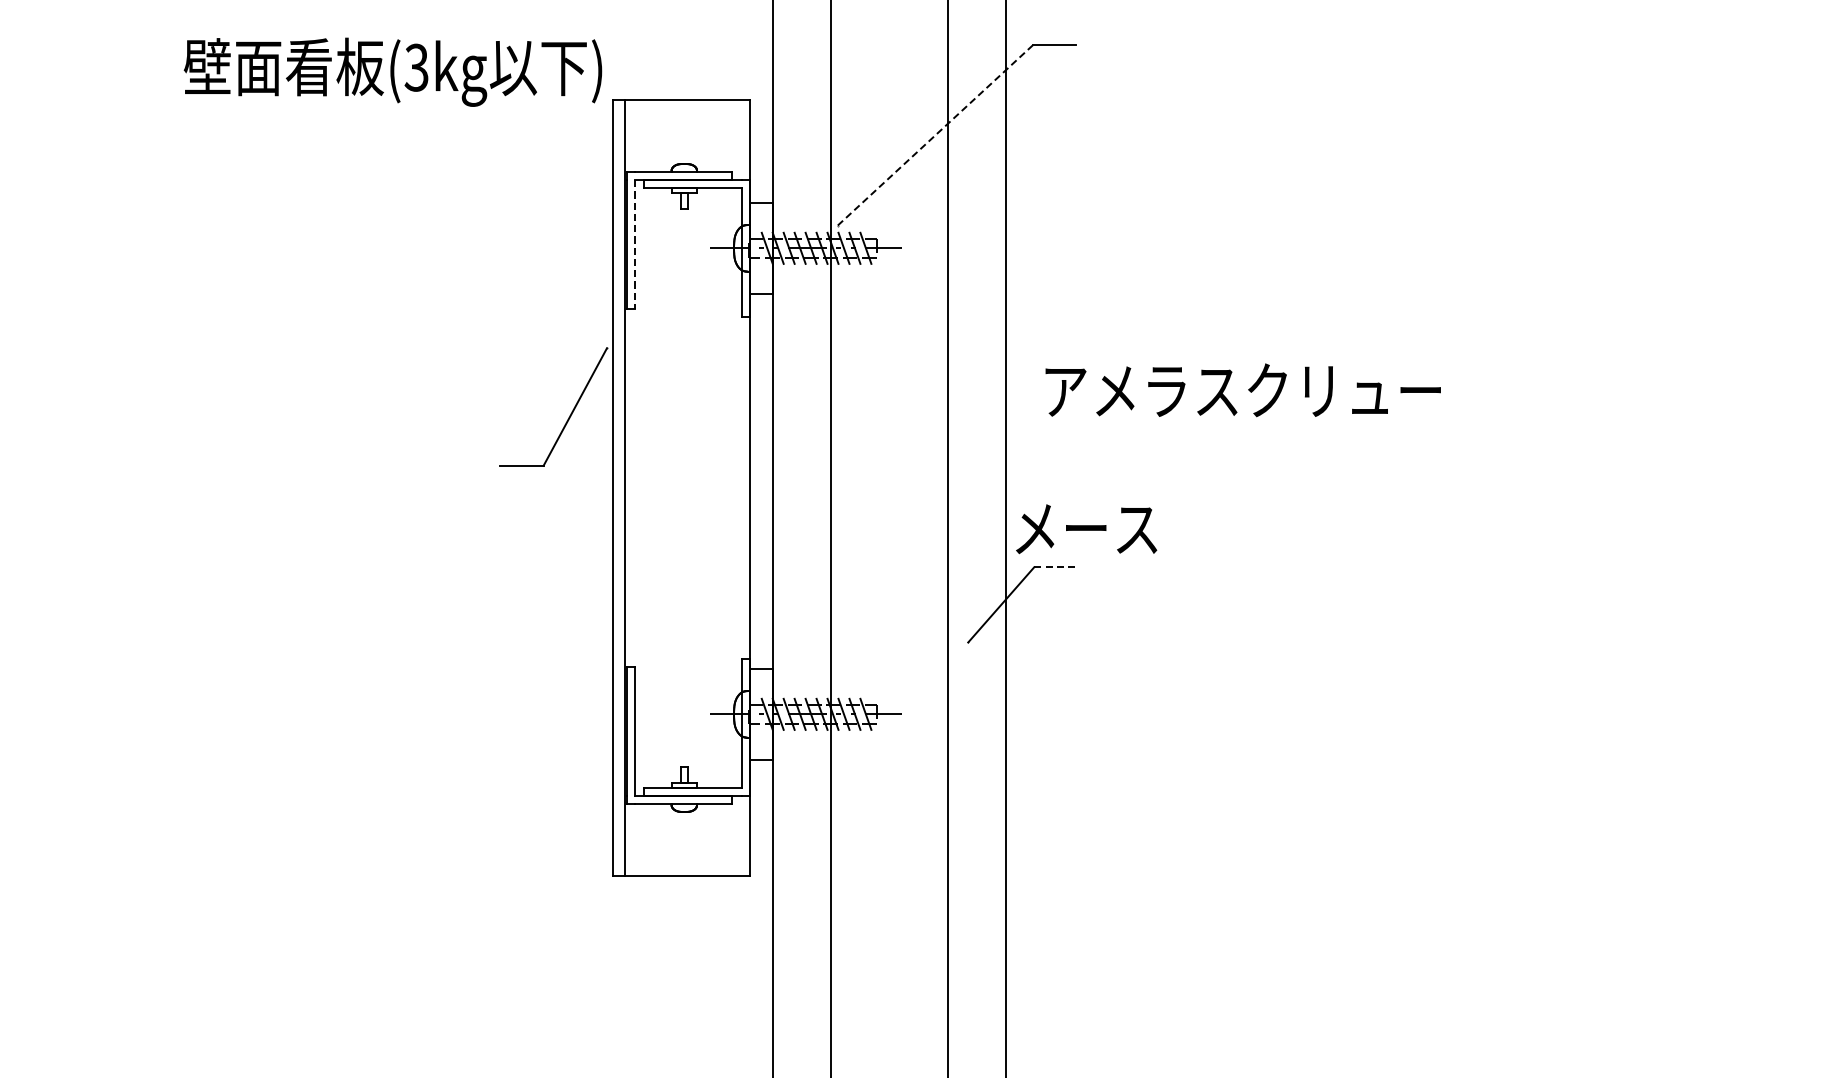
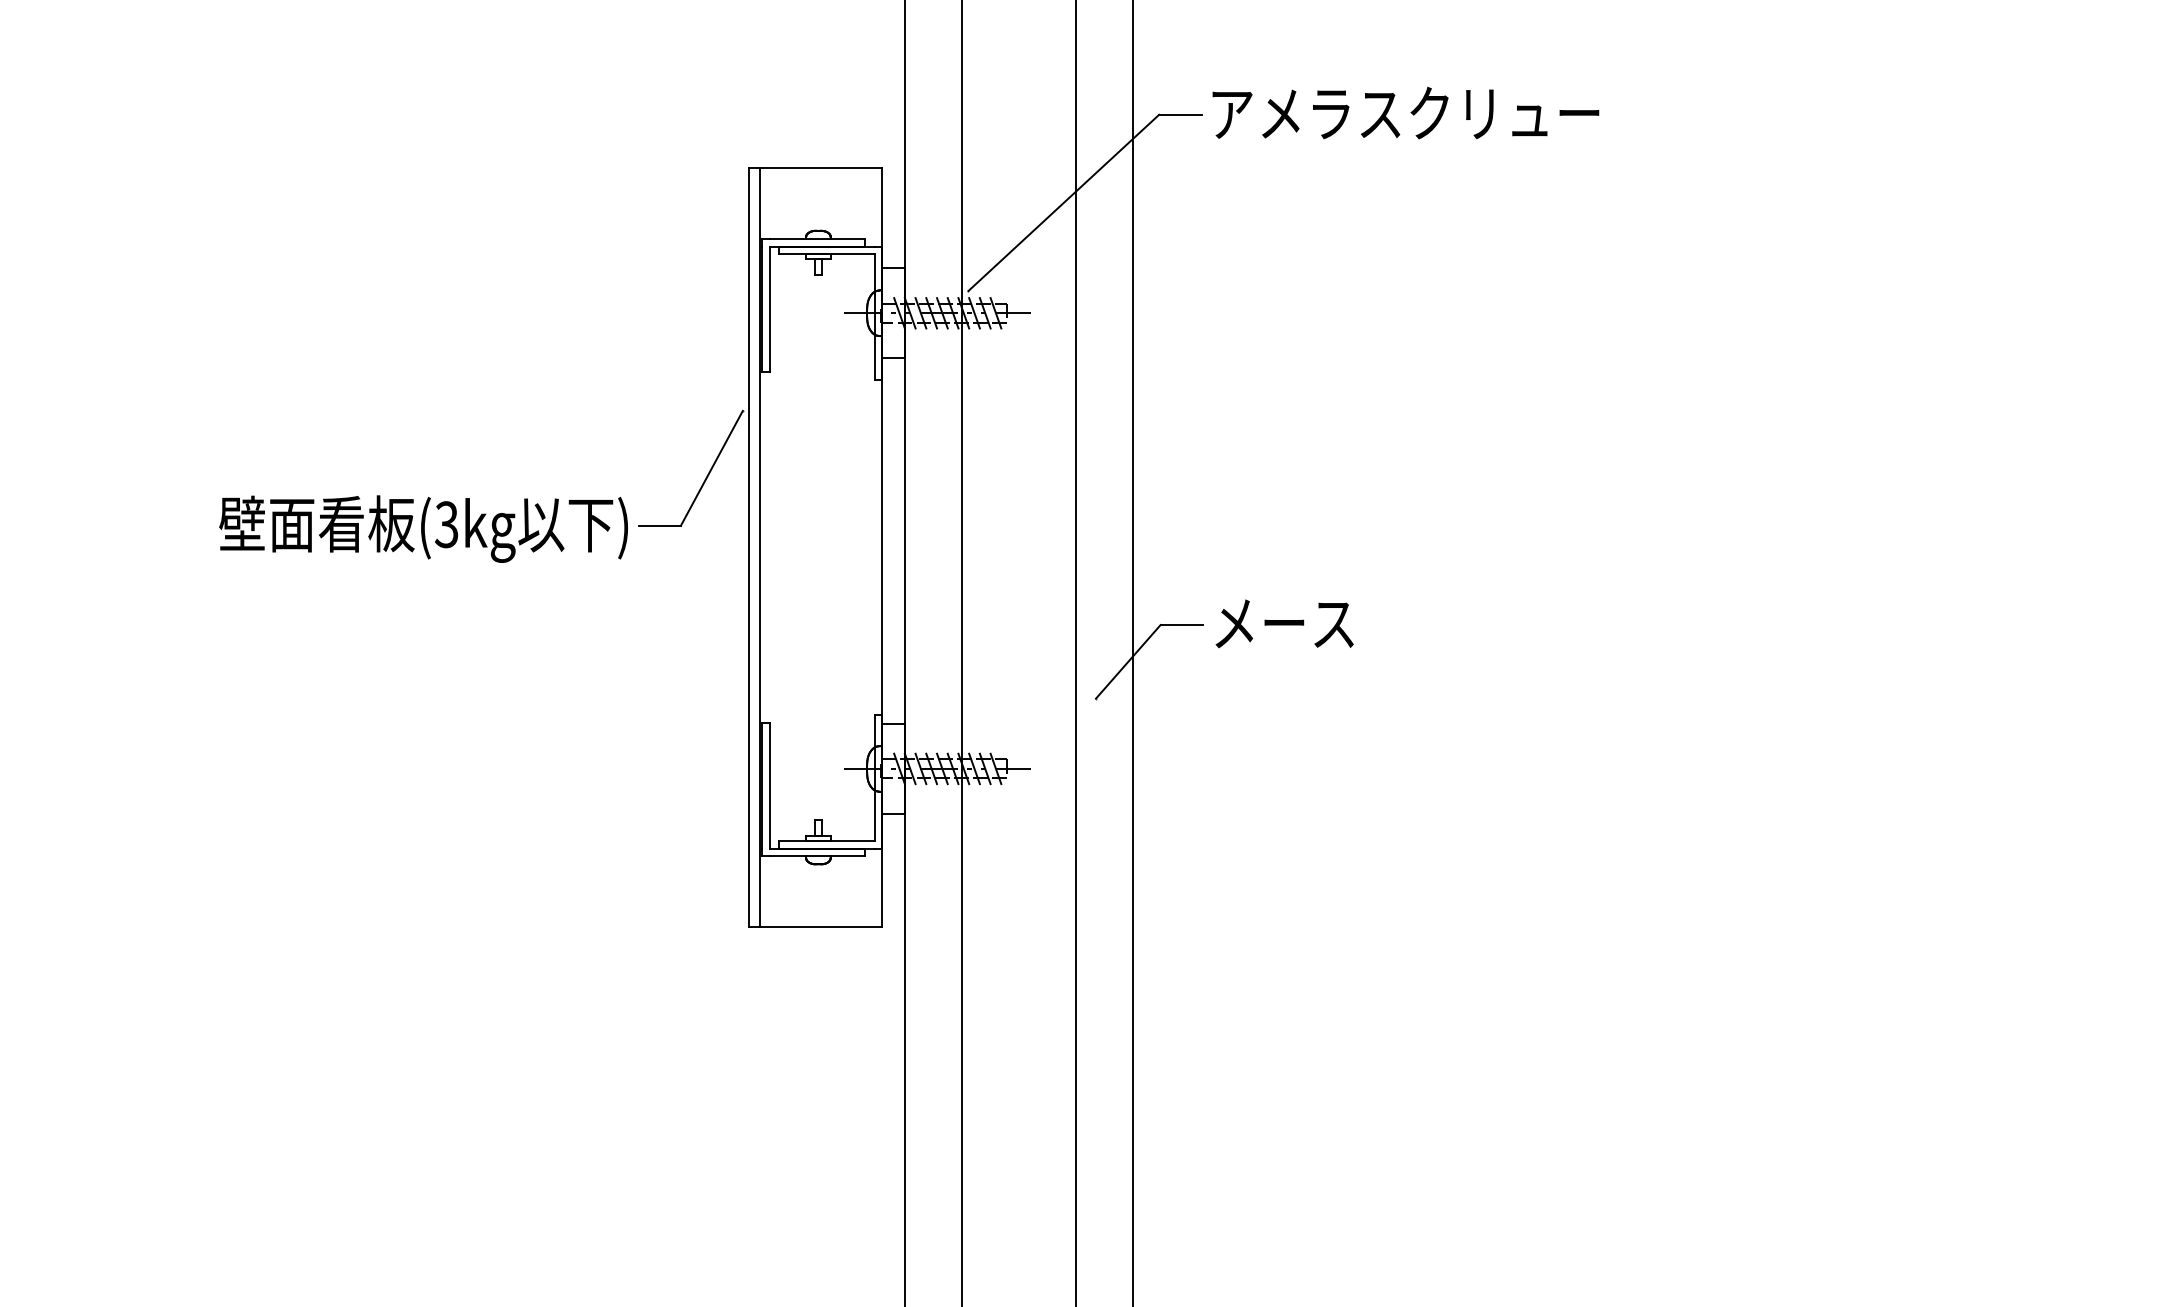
text: (392, 71) -> (423, 528), moved
line: (934, 135) -> (1063, 202), dashed -> solid
line: (634, 244) -> (769, 309), dashed -> solid
text: (1242, 389) -> (1405, 112), moved
text: (1086, 528) -> (1284, 623), moved
line: (1056, 567) -> (1182, 625), dashed -> solid

